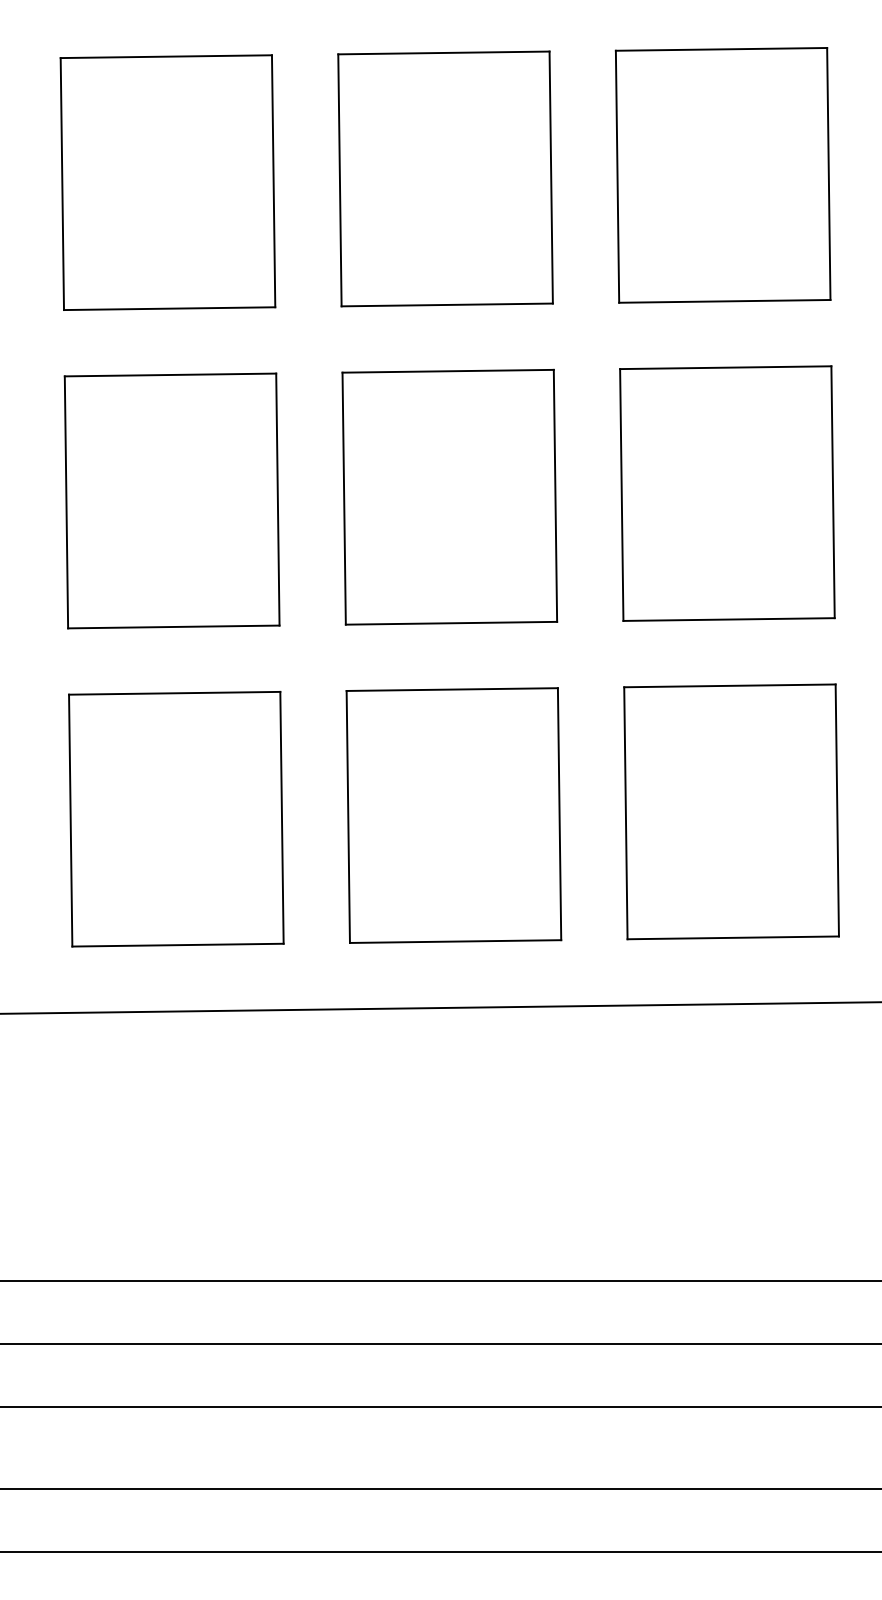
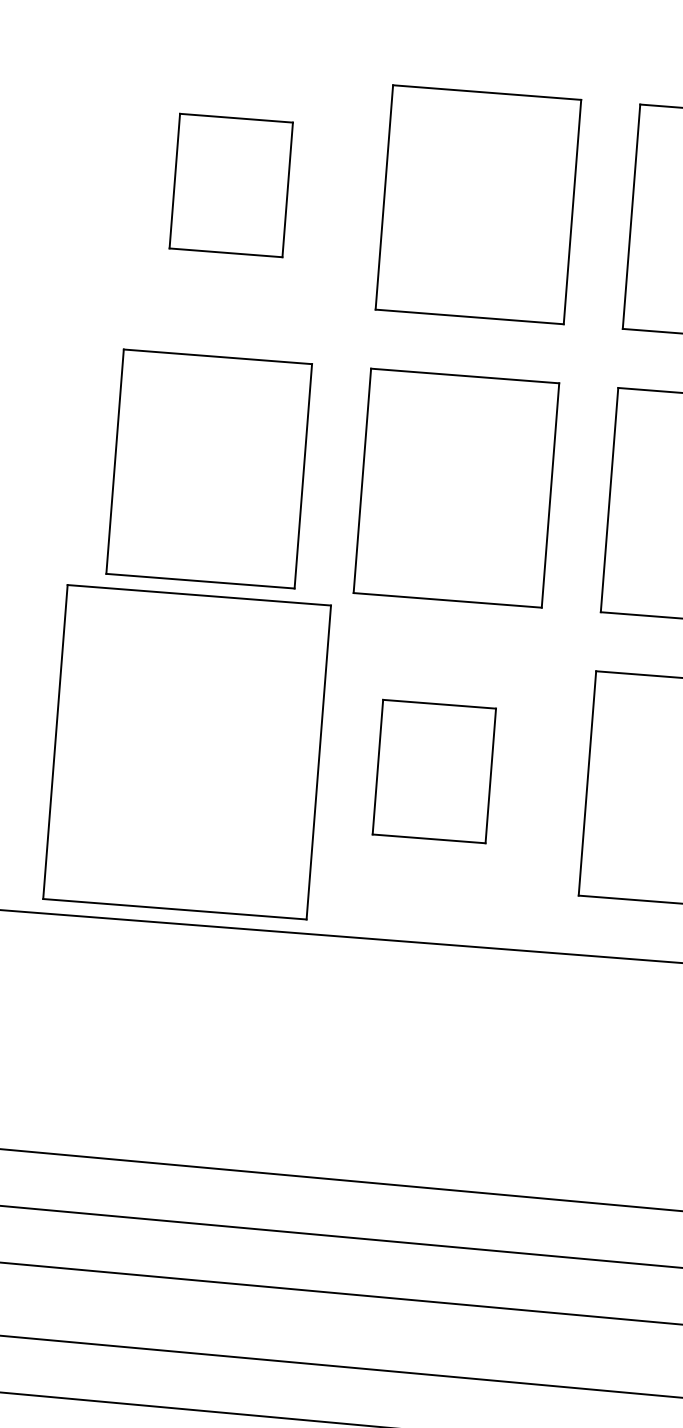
part: (167, 182) -> (230, 185), size x0.6
part: (453, 815) -> (433, 771), size x0.6
part: (176, 819) -> (187, 752), size x1.4

